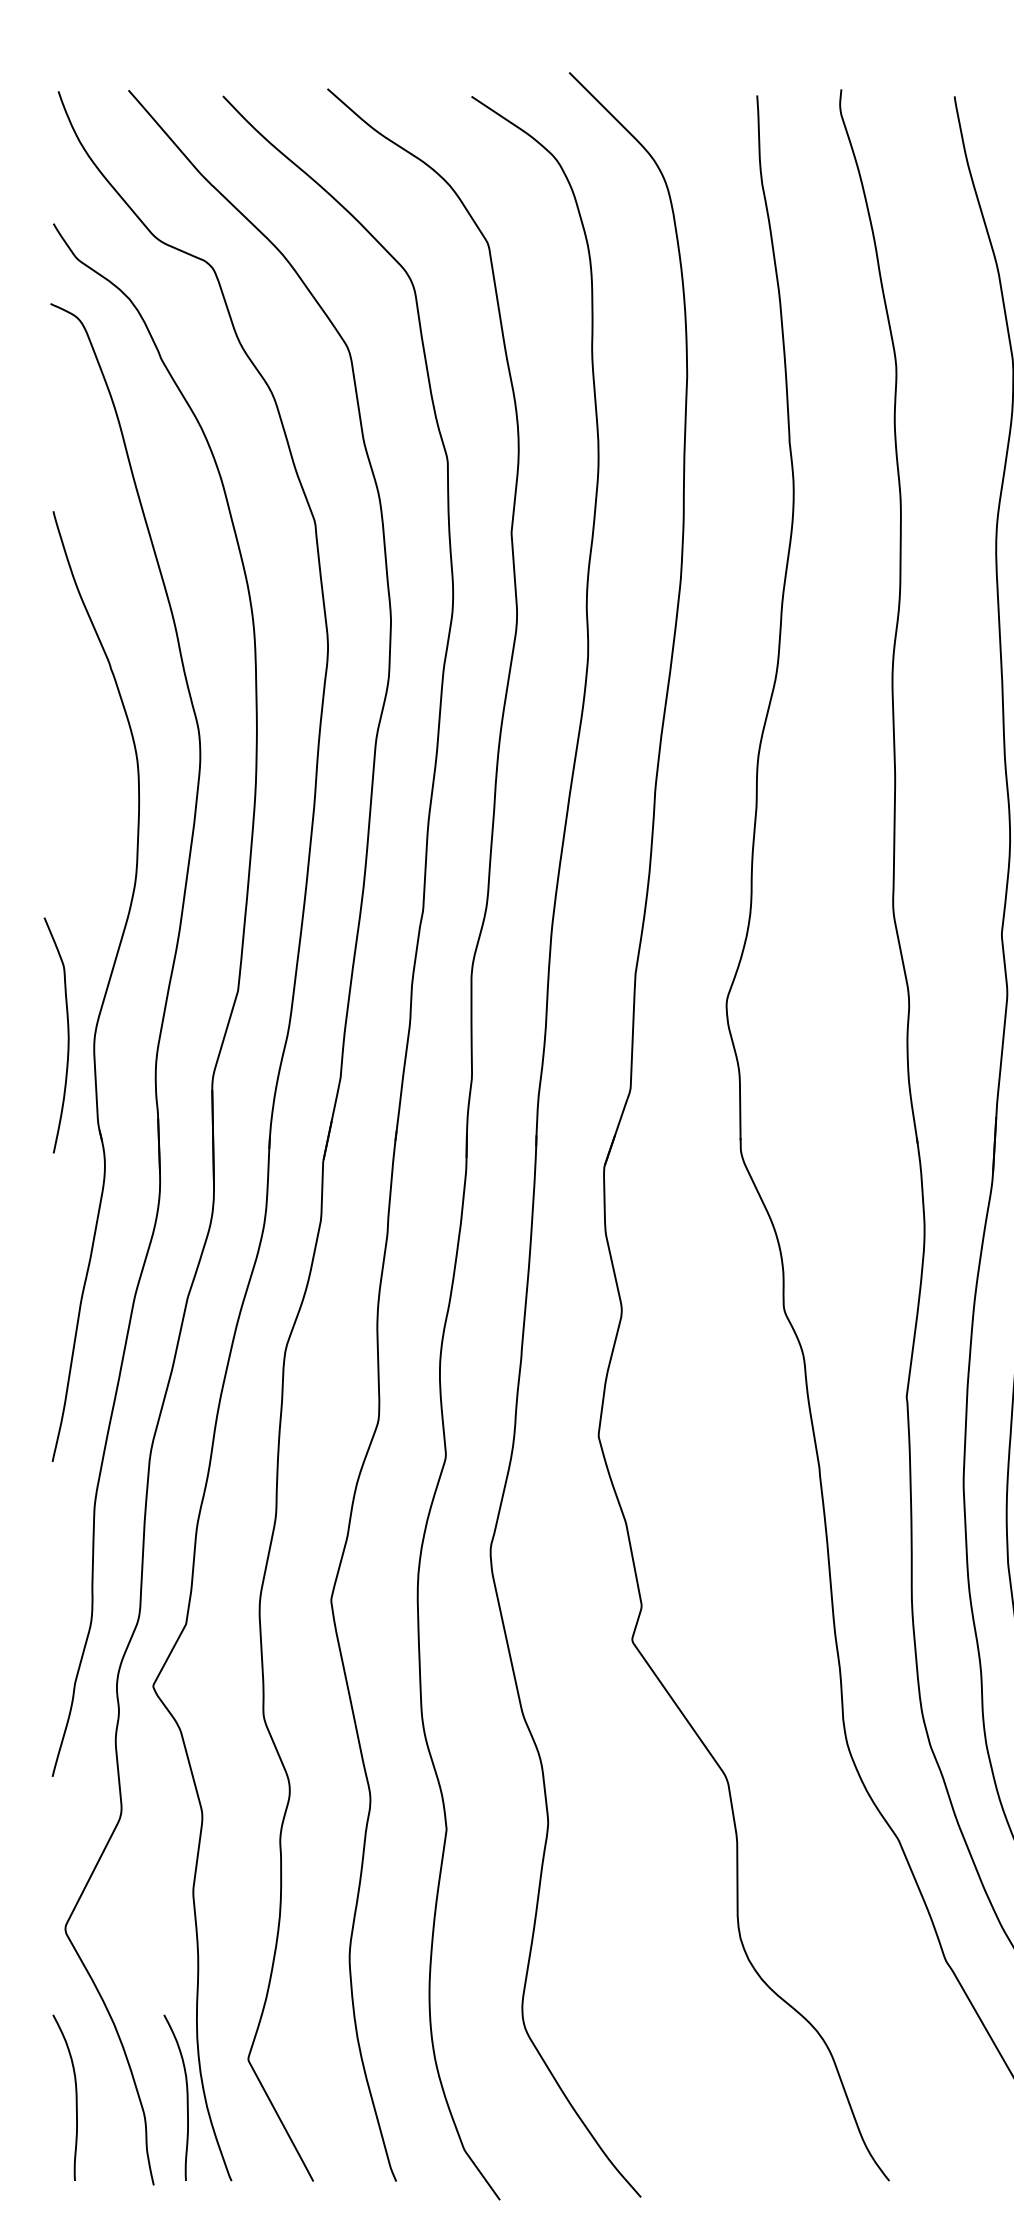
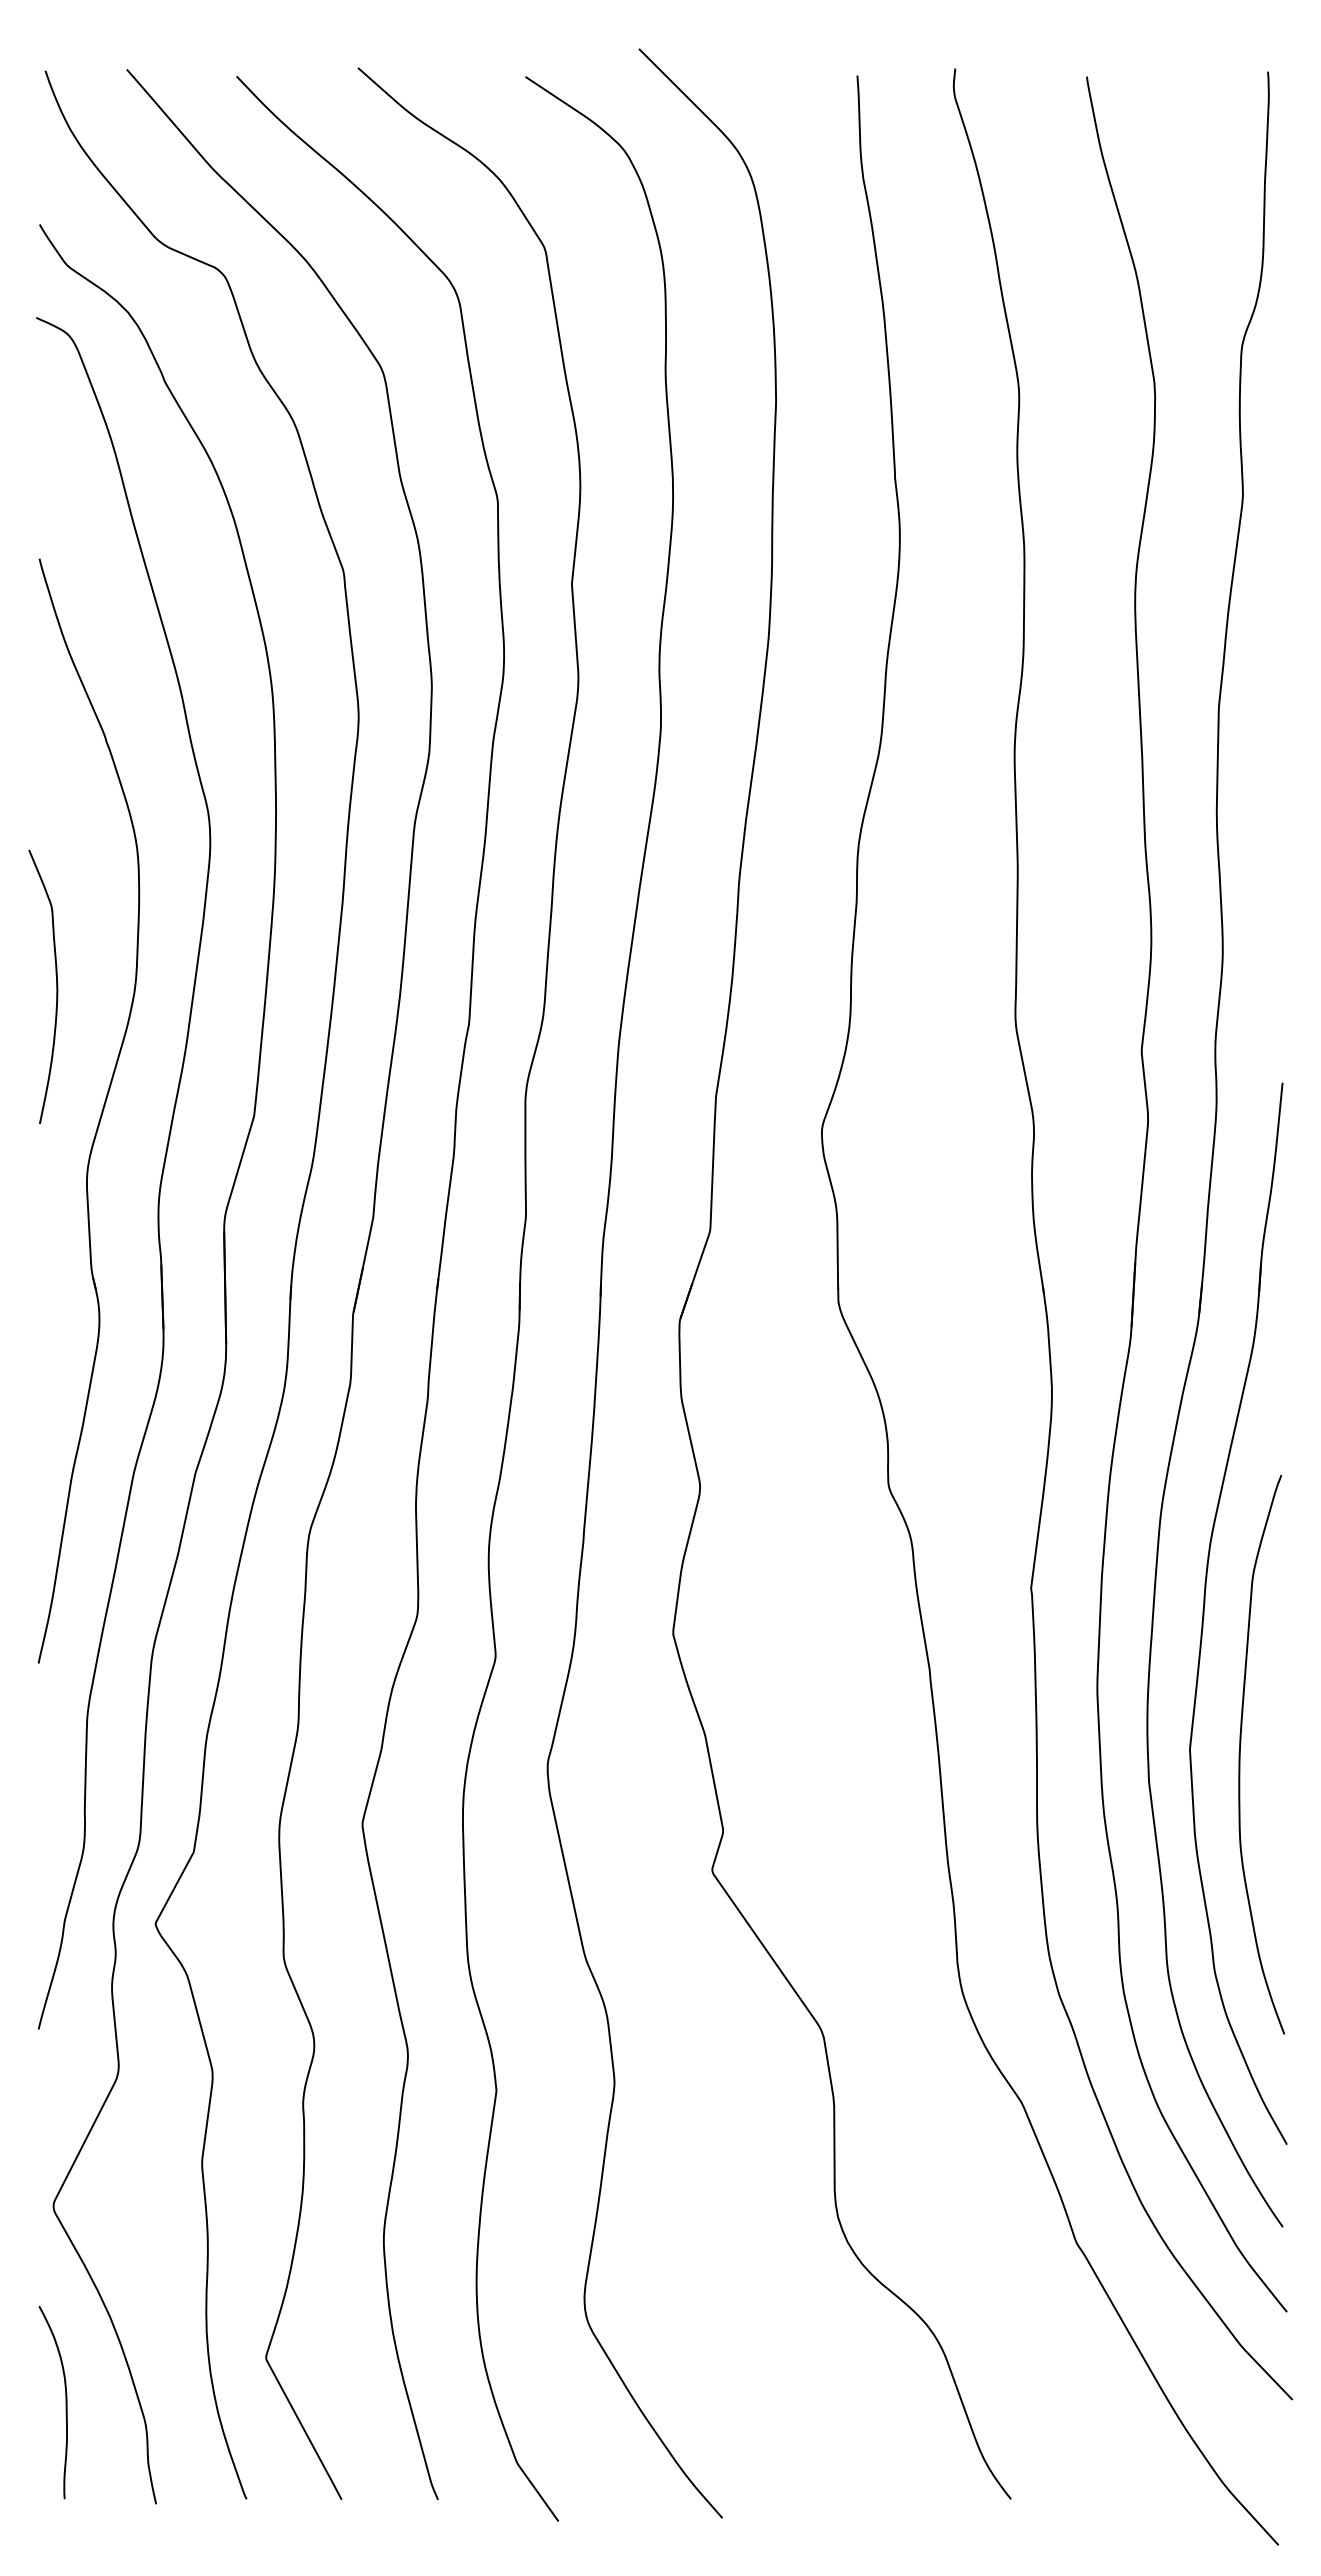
curve: (67, 1035) -> (56, 986), moved
curve: (186, 2097) -> (194, 2402), removed

